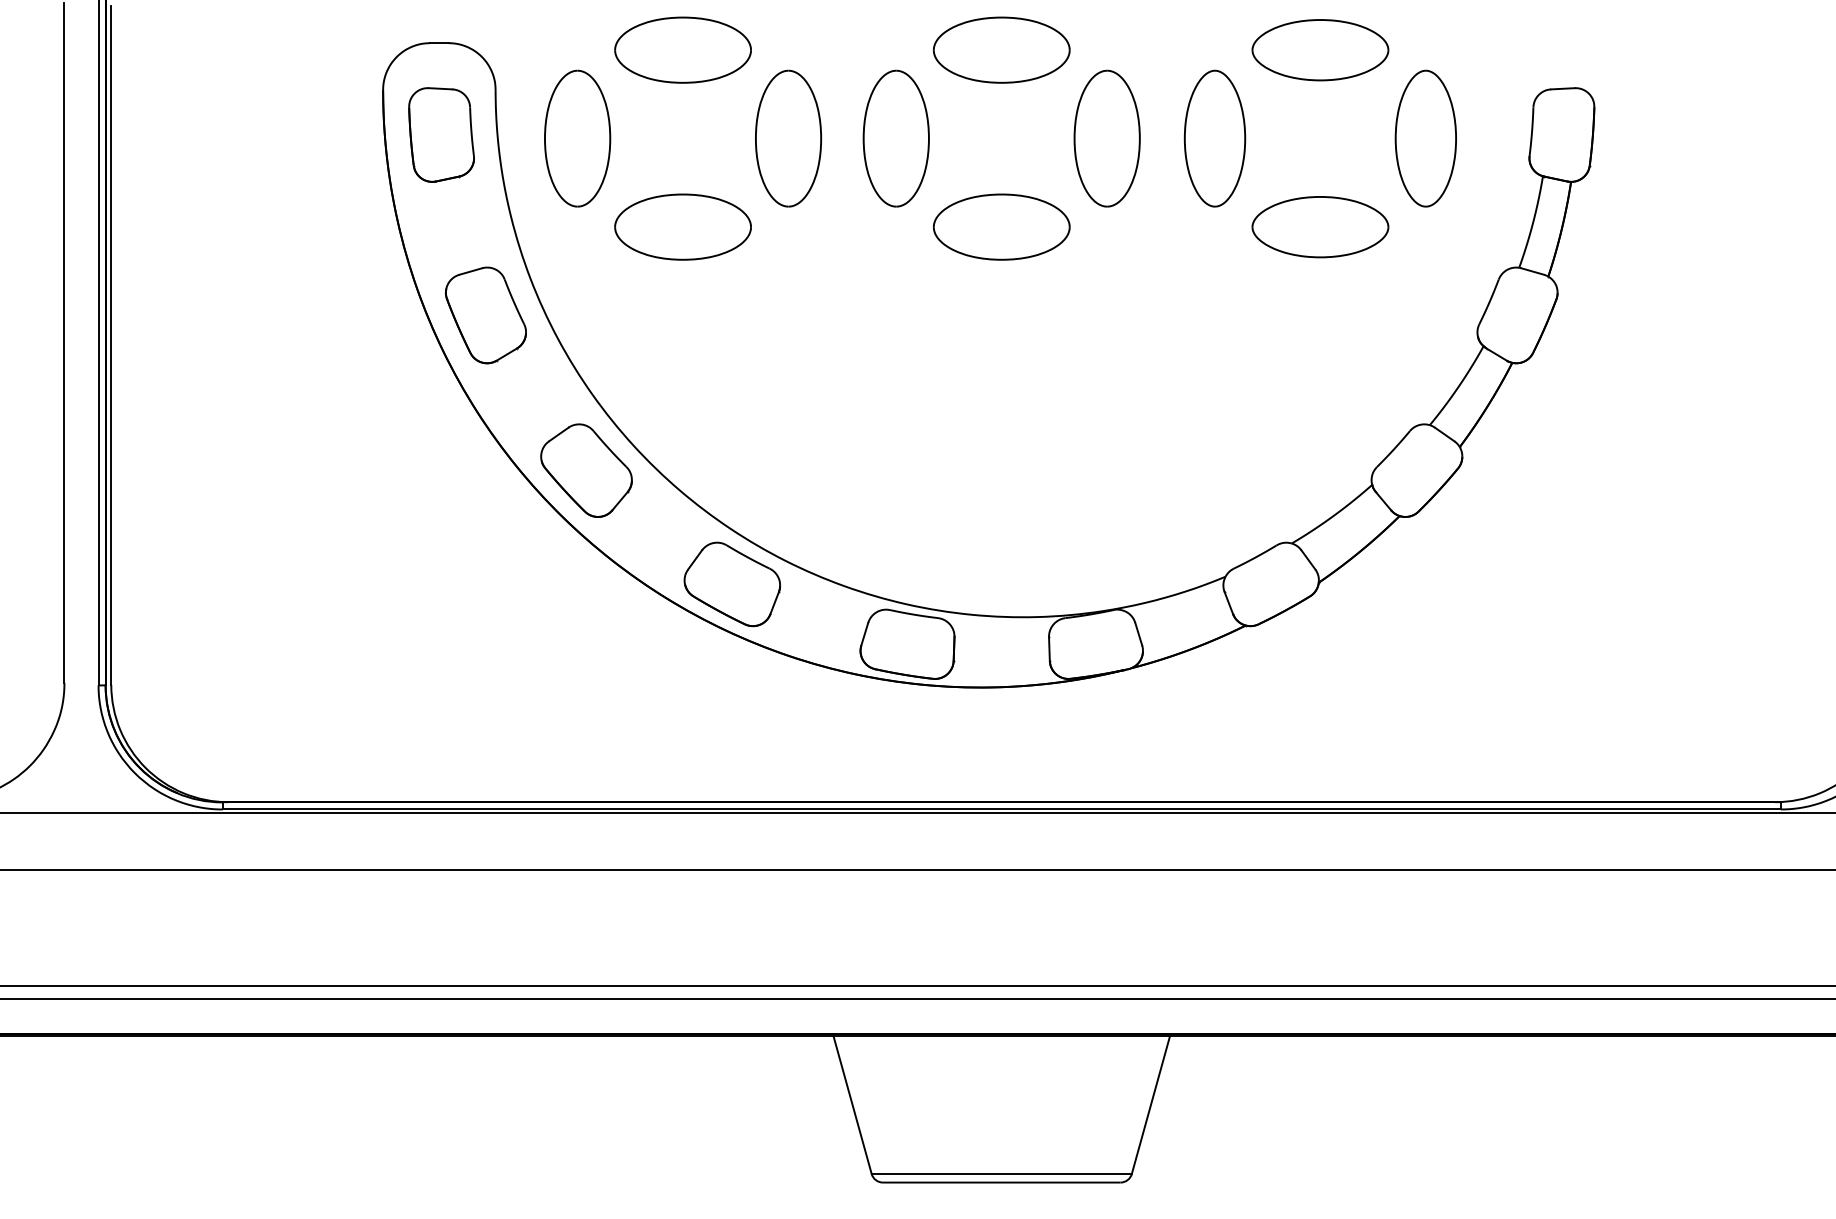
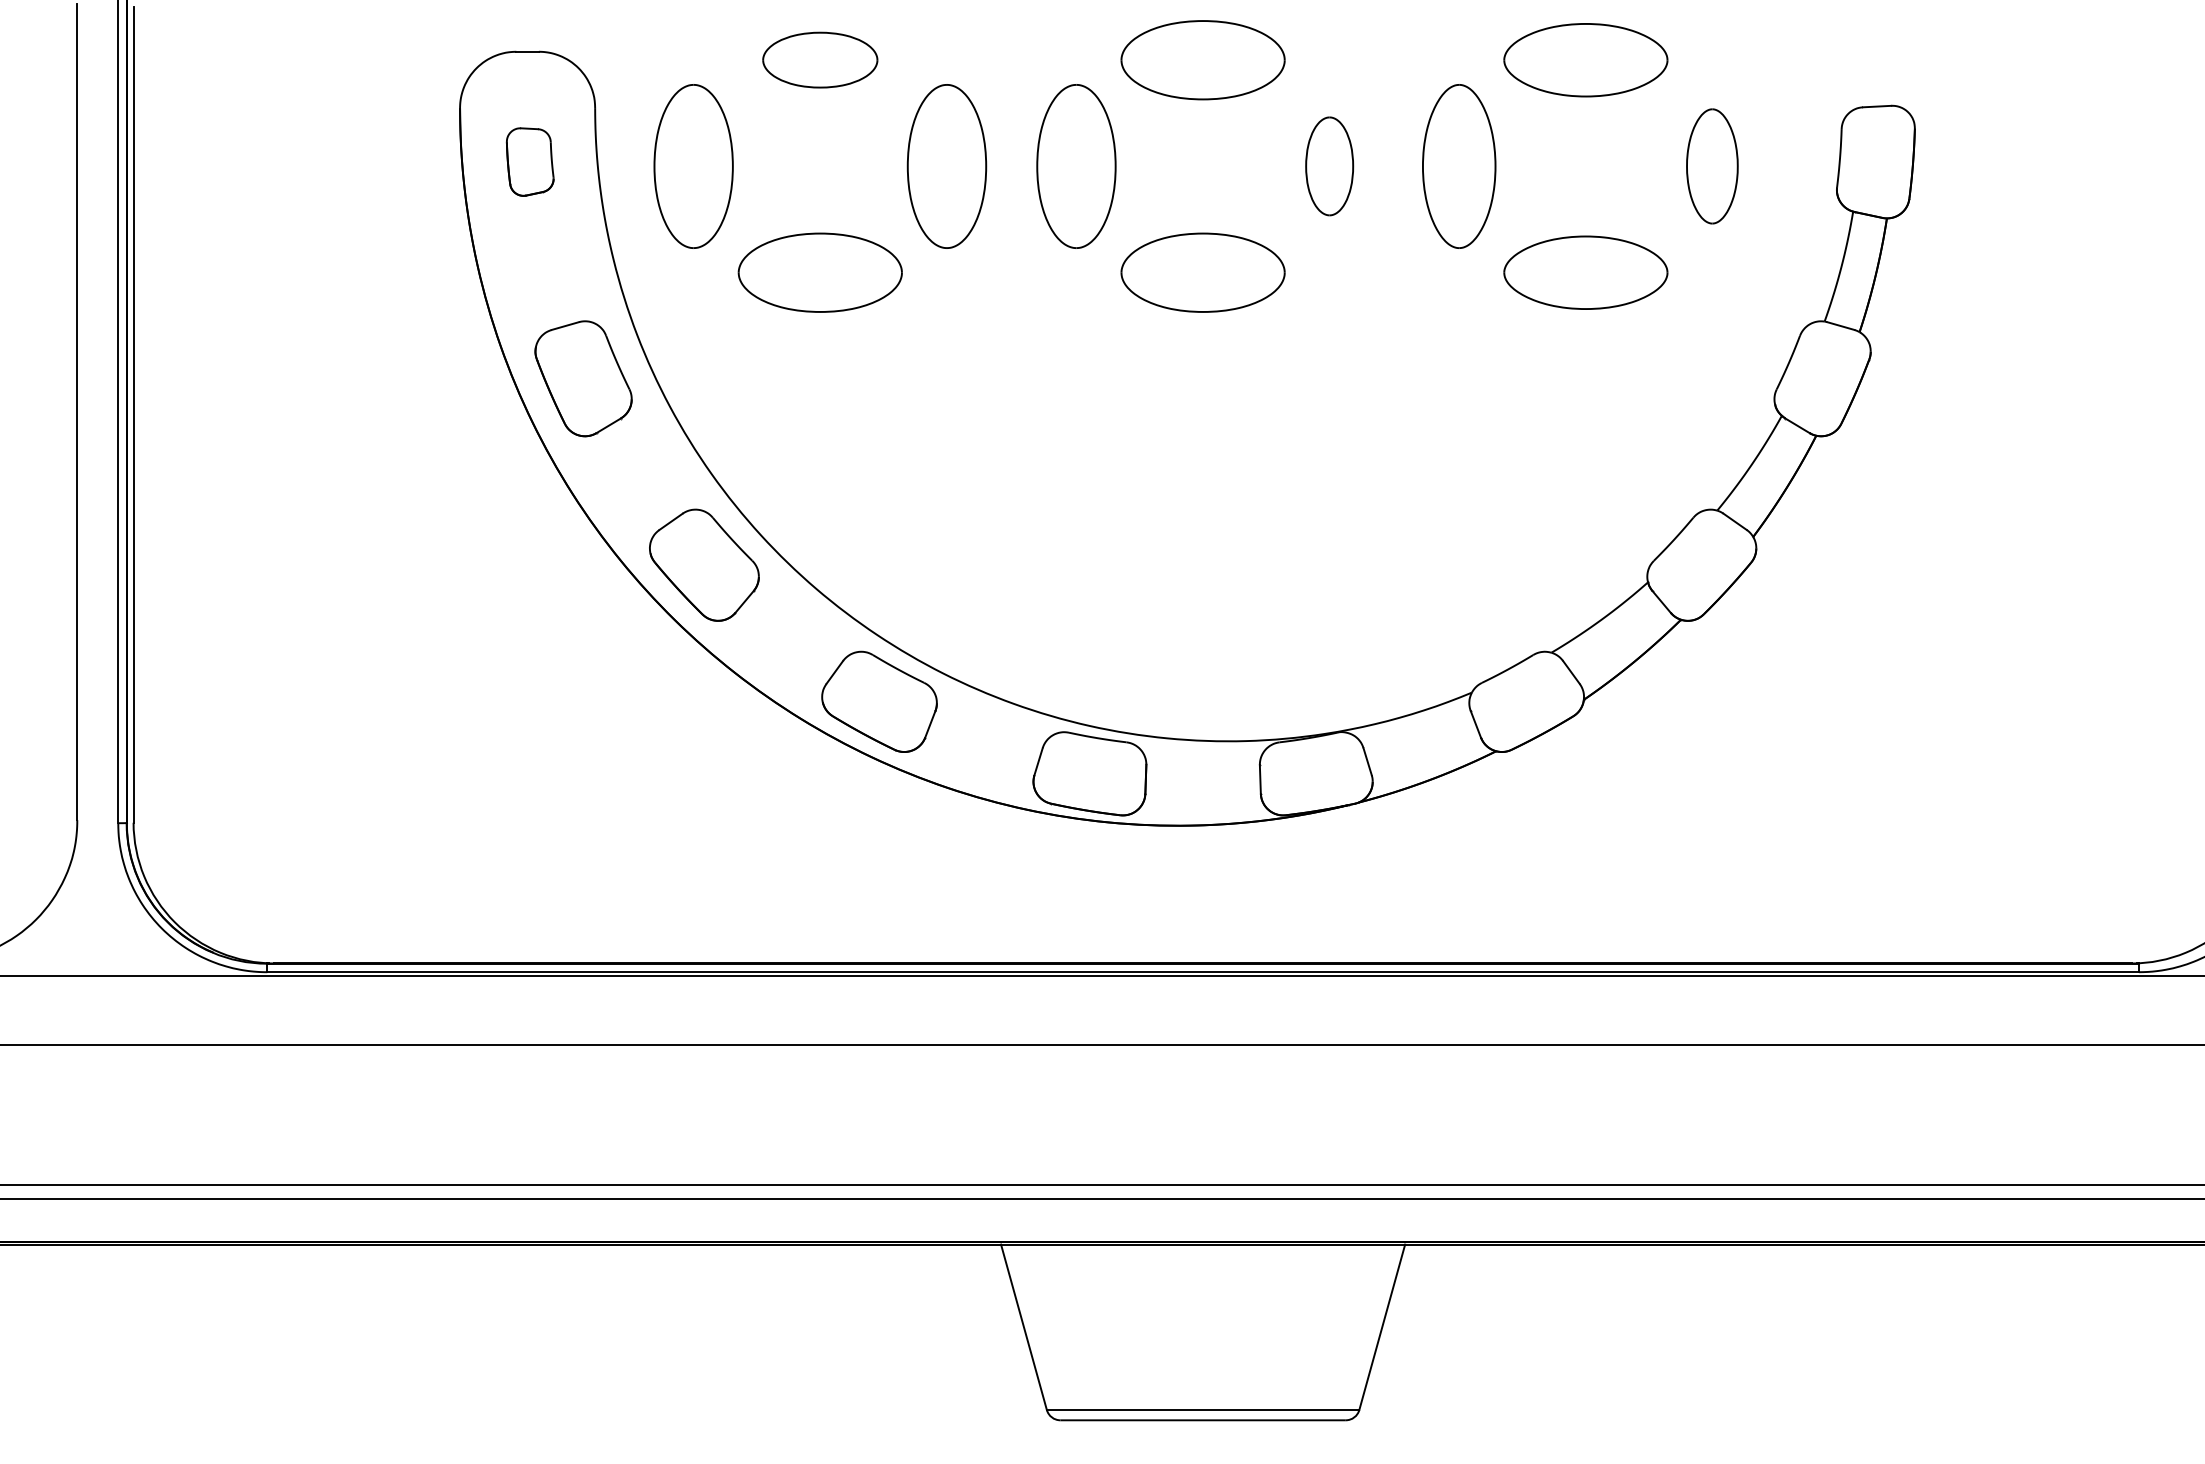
part: (682, 49) -> (819, 59), size x0.7
part: (441, 134) -> (530, 161), size x0.6
part: (1106, 138) -> (1328, 166), size x0.6
part: (1425, 138) -> (1712, 166), size x0.7

